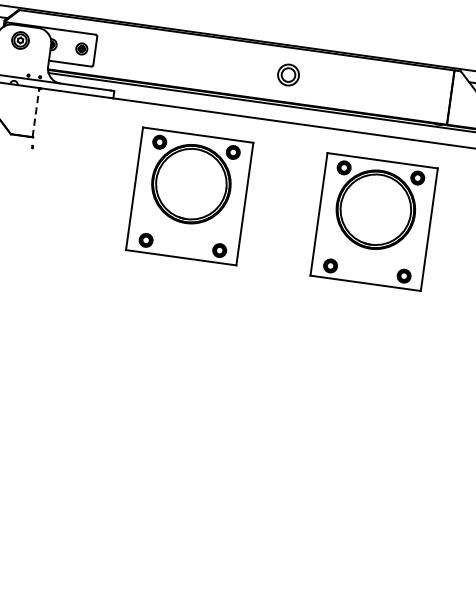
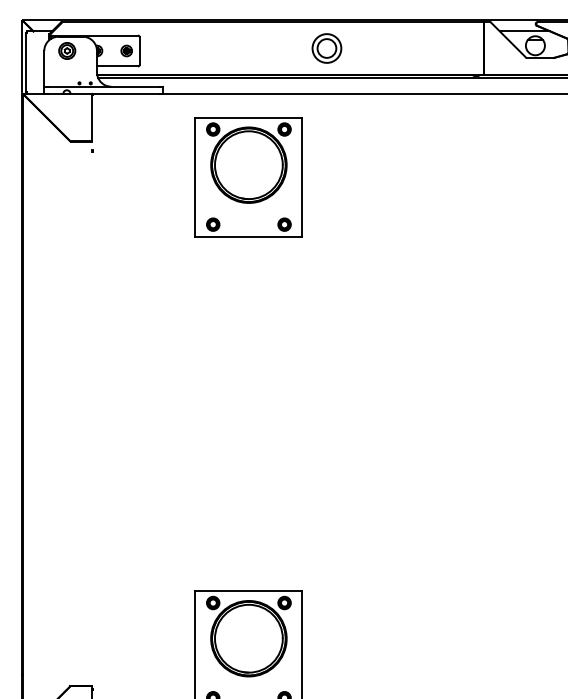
part: (288, 75) -> (326, 48), size x1.43
line: (36, 112) -> (91, 117), dashed -> solid
part: (373, 222) -> (427, 177), removed

